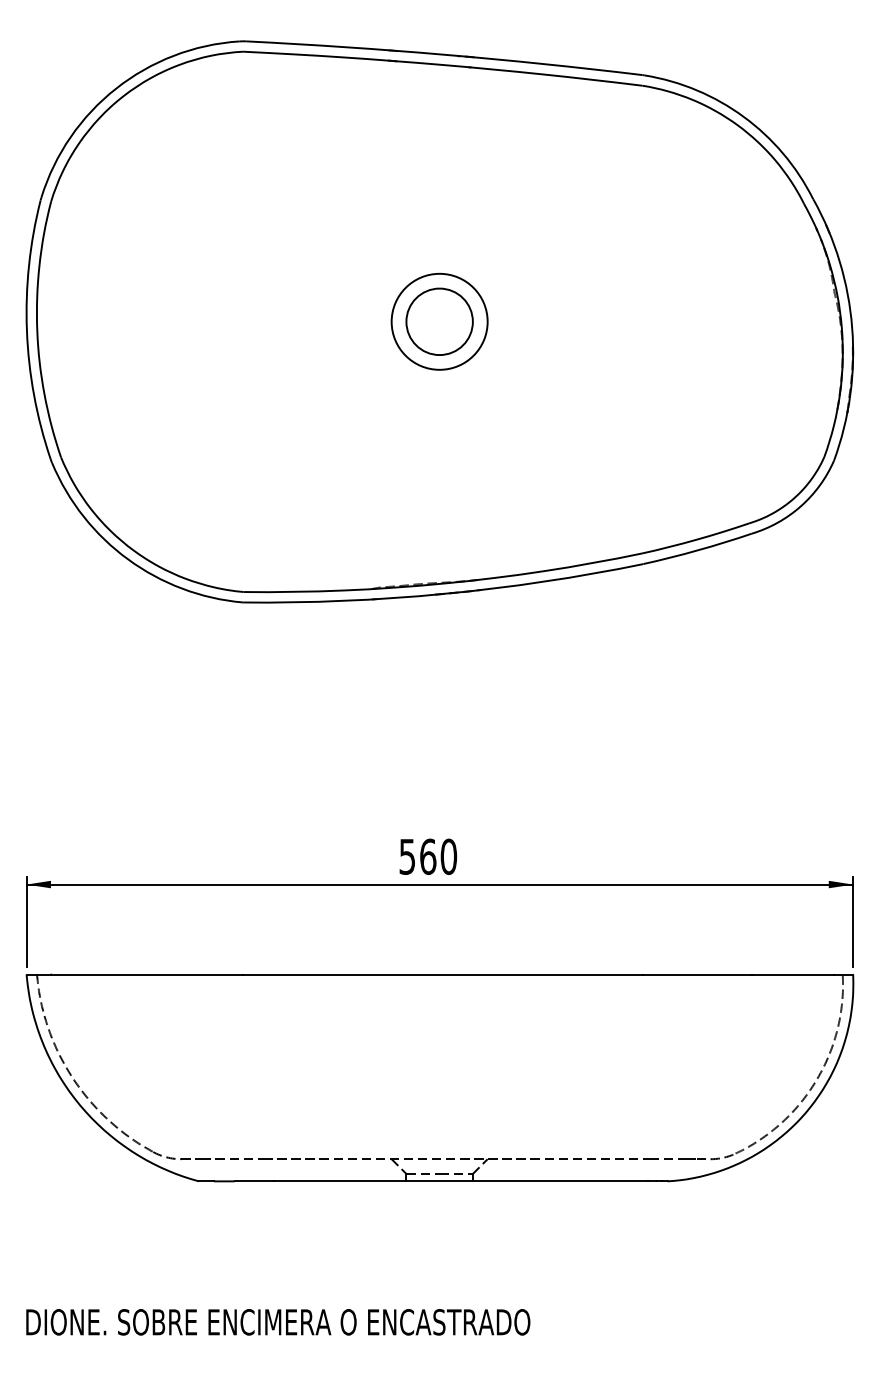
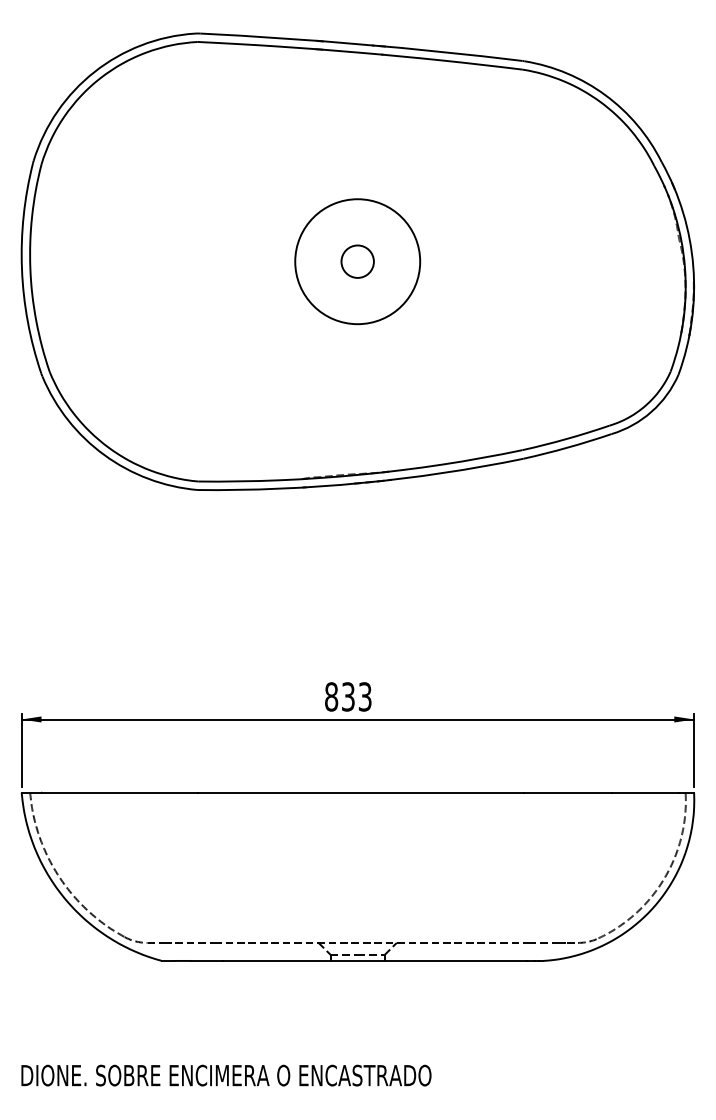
circle: (439, 321) -> (357, 261), size x0.6
circle: (439, 321) -> (357, 261), size x1.6
text: (428, 856) -> (348, 696), 560 -> 833

